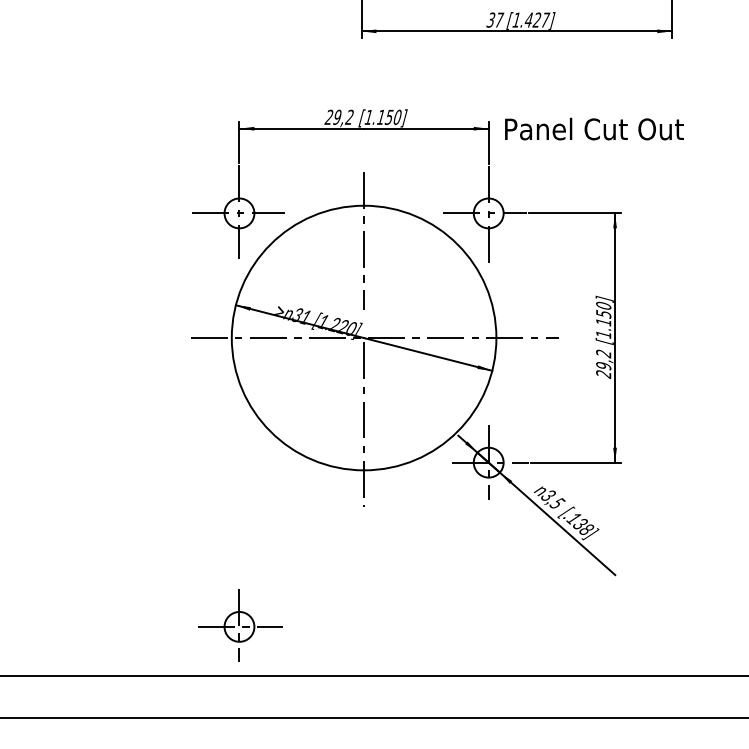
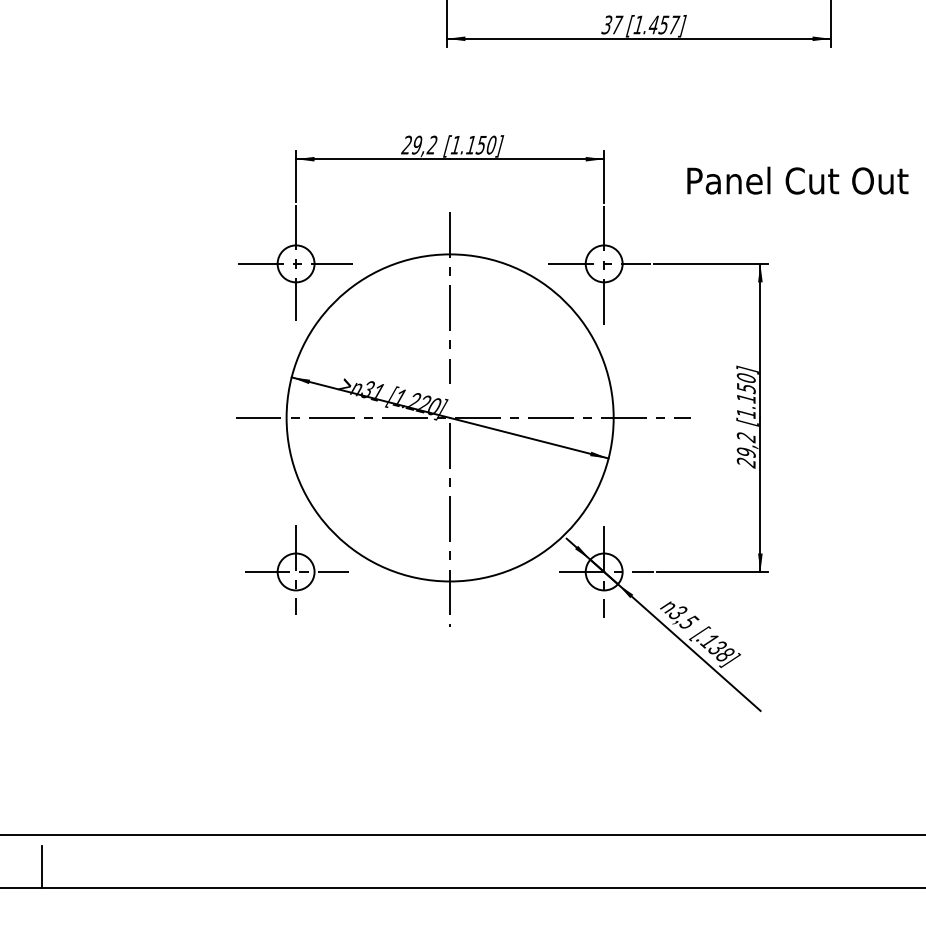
text: (536, 19) -> (663, 24), [1.427] -> [1.457]
text: (594, 128) -> (797, 180), moved
part: (239, 624) -> (296, 569), moved
line: (33, 700) -> (41, 866), added

